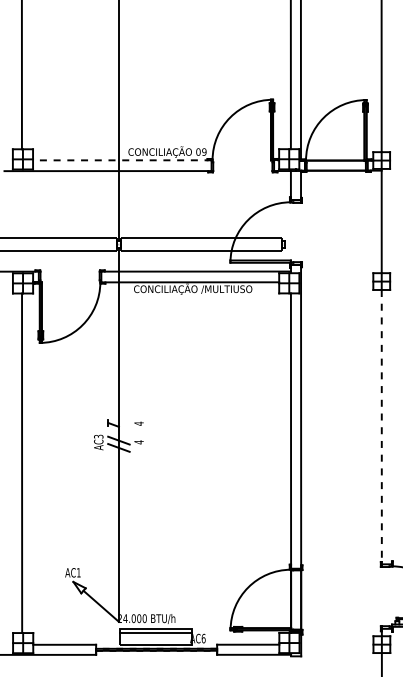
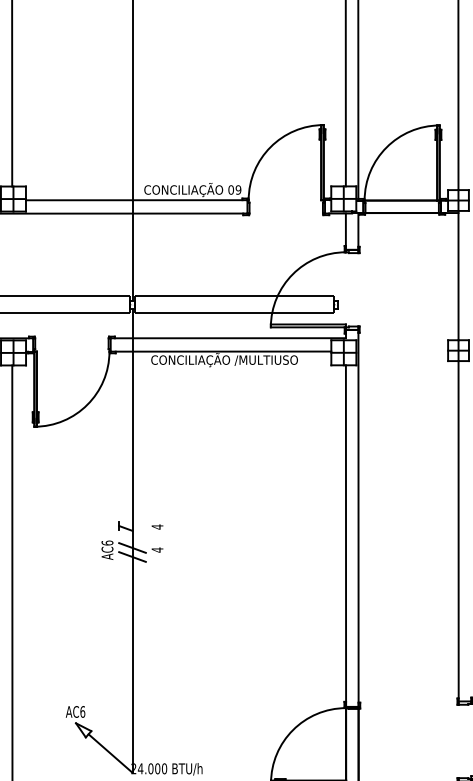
line: (121, 160) -> (135, 200), dashed -> solid
line: (381, 425) -> (458, 529), dashed -> solid
text: (98, 436) -> (107, 542), AC3 -> AC6
text: (78, 572) -> (82, 711), AC1 -> AC6

